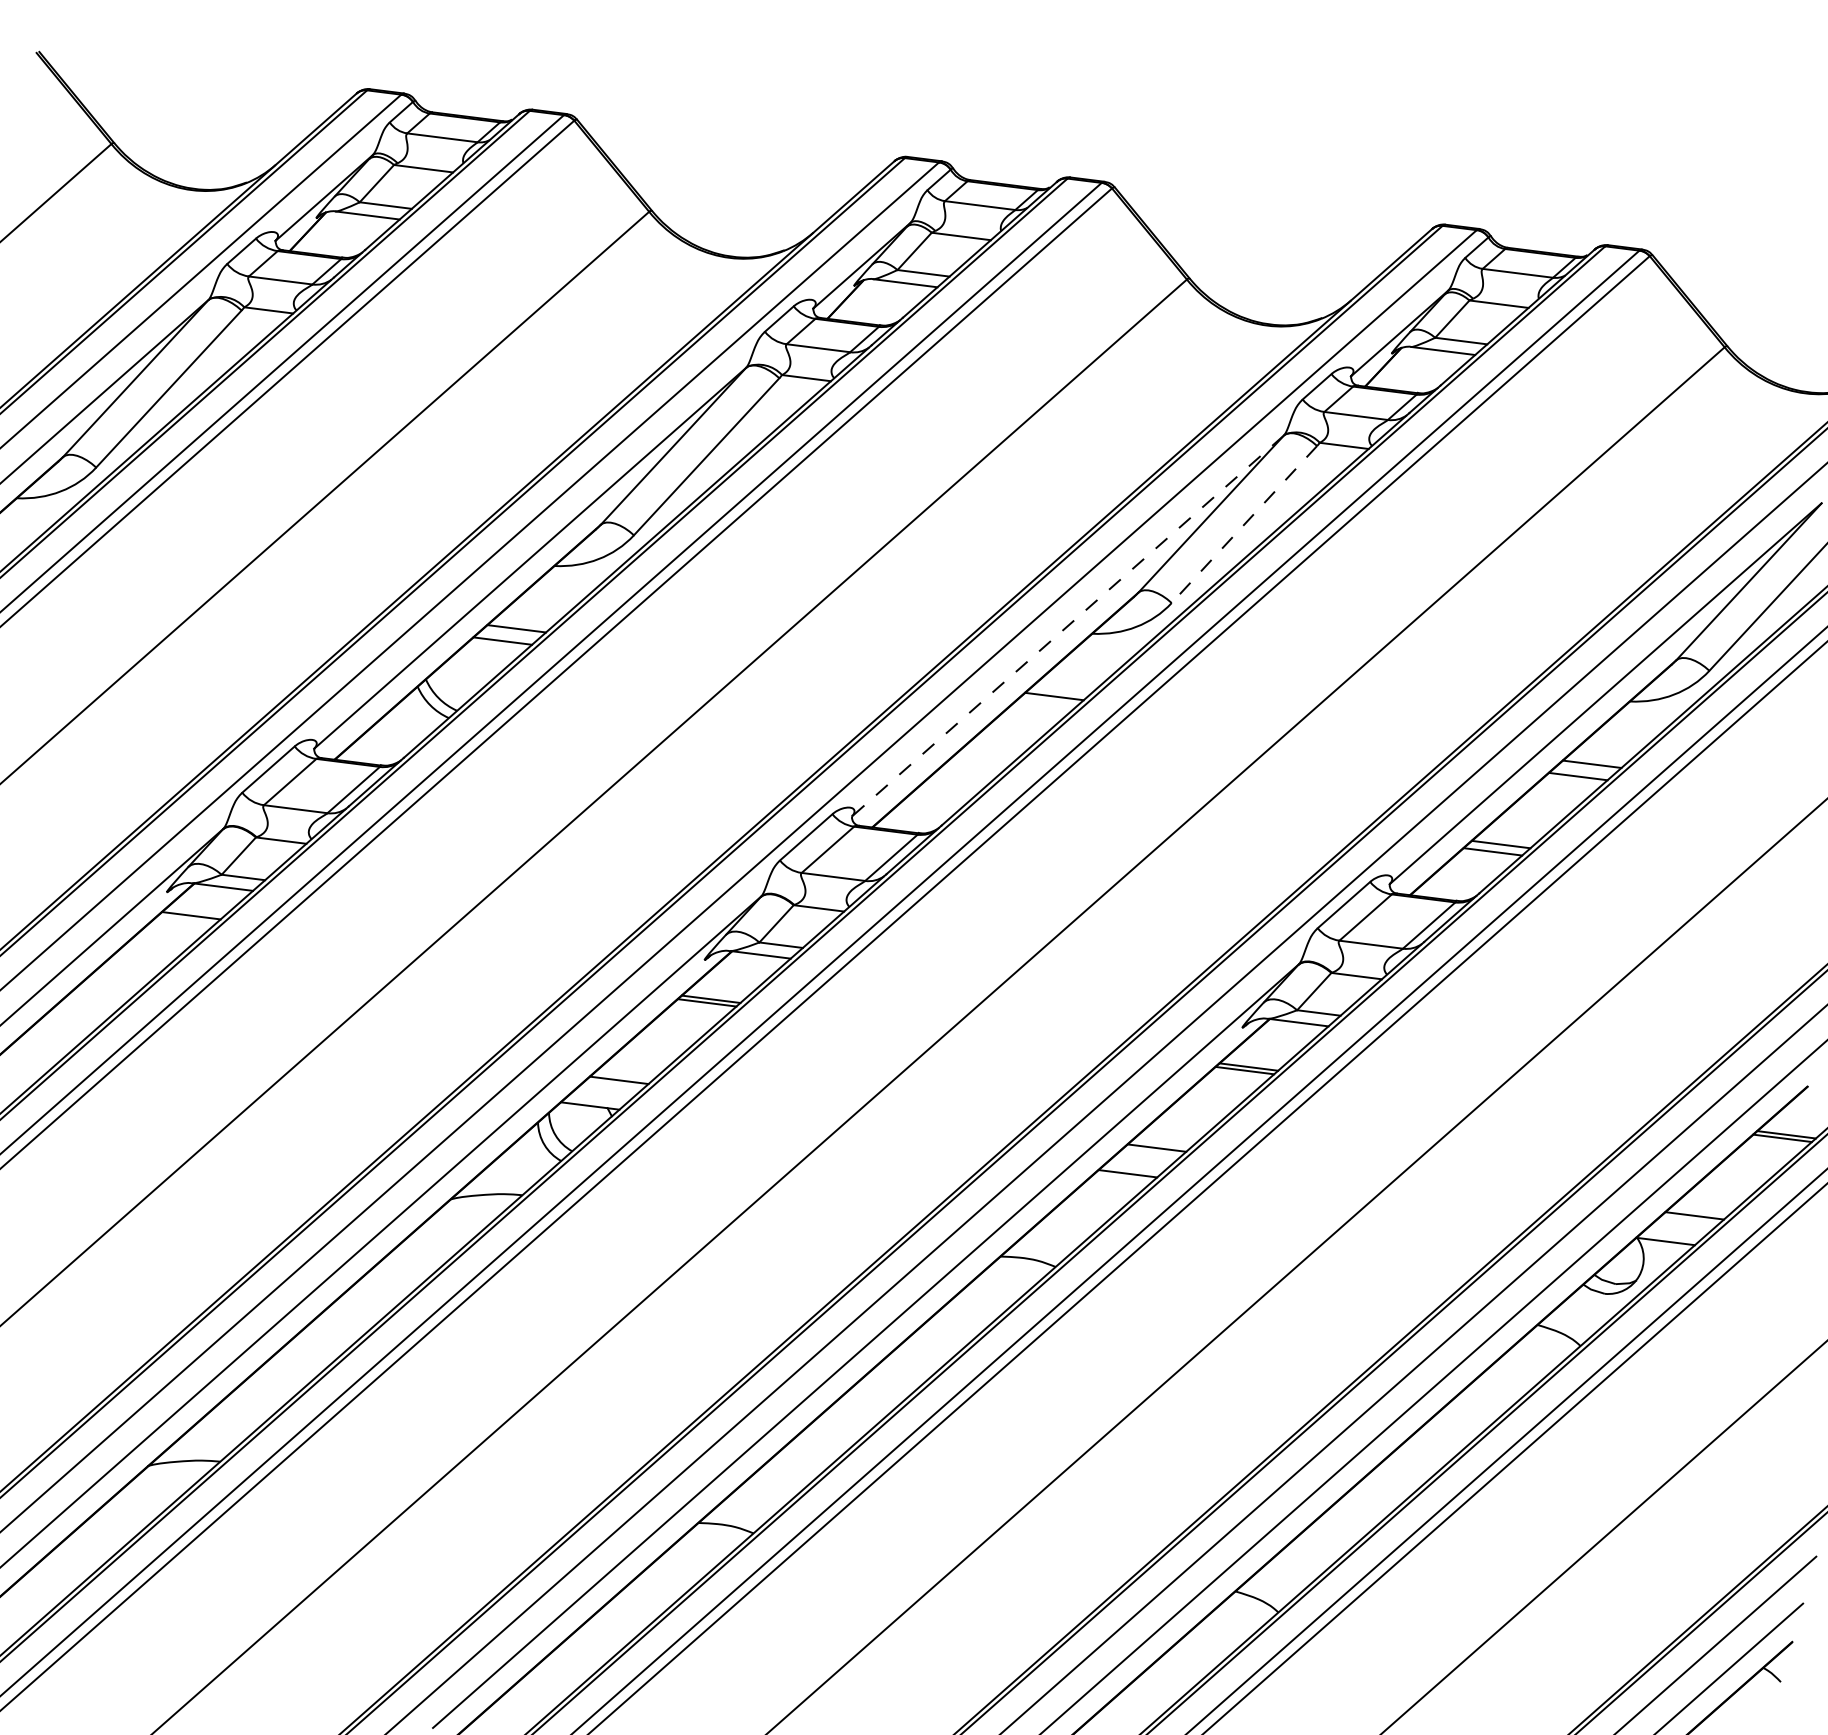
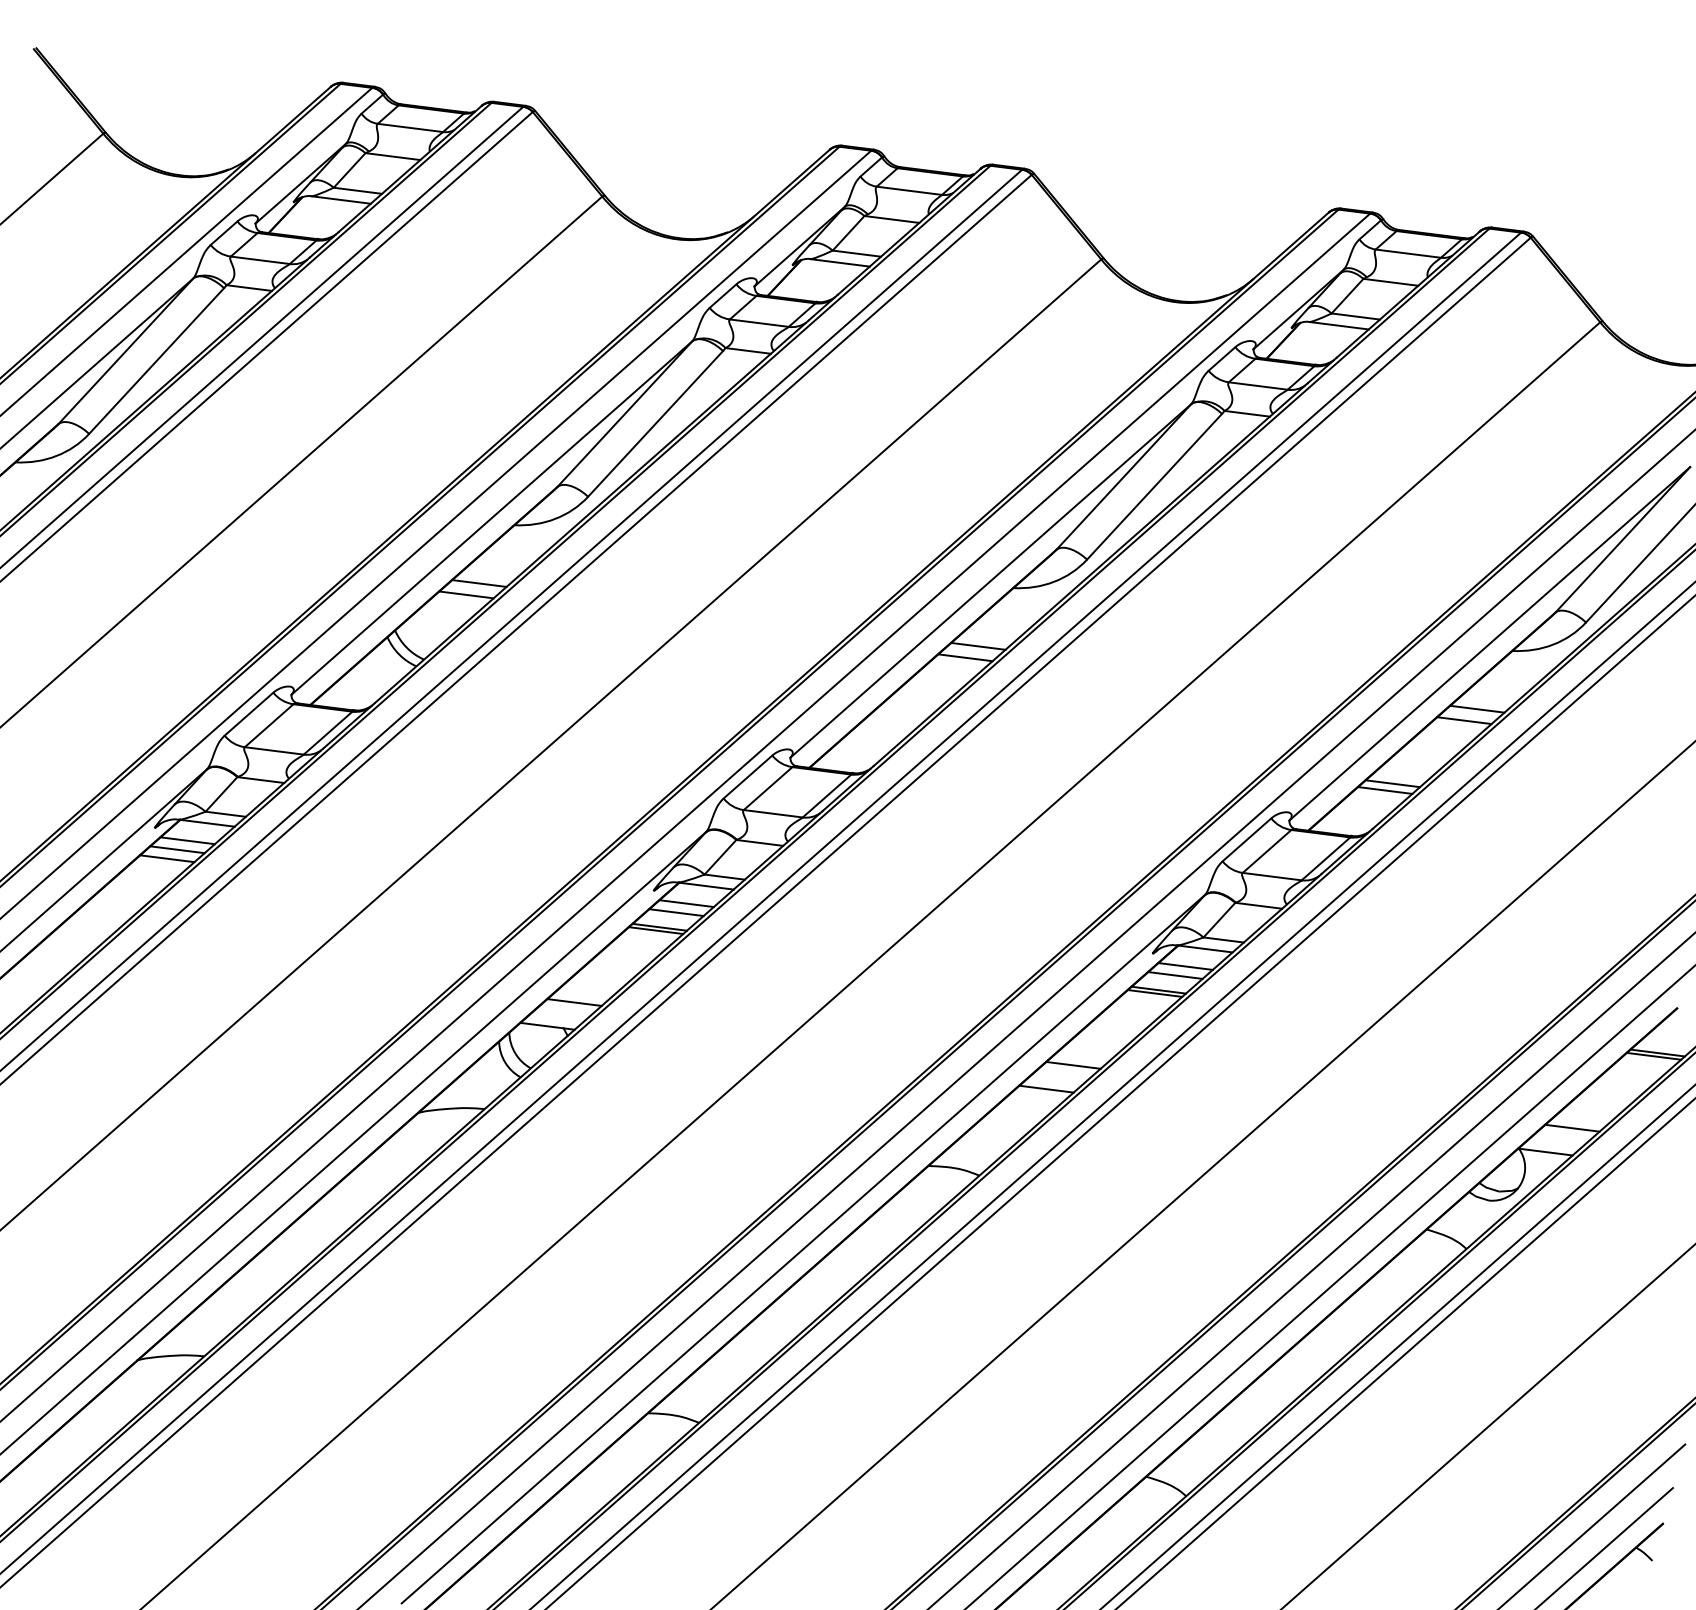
line: (1244, 525) -> (1154, 487), dashed -> solid
line: (1067, 626) -> (990, 581), dashed -> solid
line: (1040, 708) -> (965, 657), added
line: (202, 905) -> (187, 840), added
line: (180, 925) -> (167, 858), added
line: (739, 973) -> (686, 903), added
line: (729, 983) -> (676, 912), added
line: (1277, 1041) -> (1185, 966), added
line: (1266, 1051) -> (1175, 975), added

